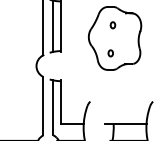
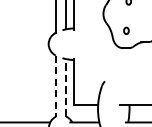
line: (43, 106) -> (56, 86), solid -> dashed
line: (53, 107) -> (66, 87), solid -> dashed

